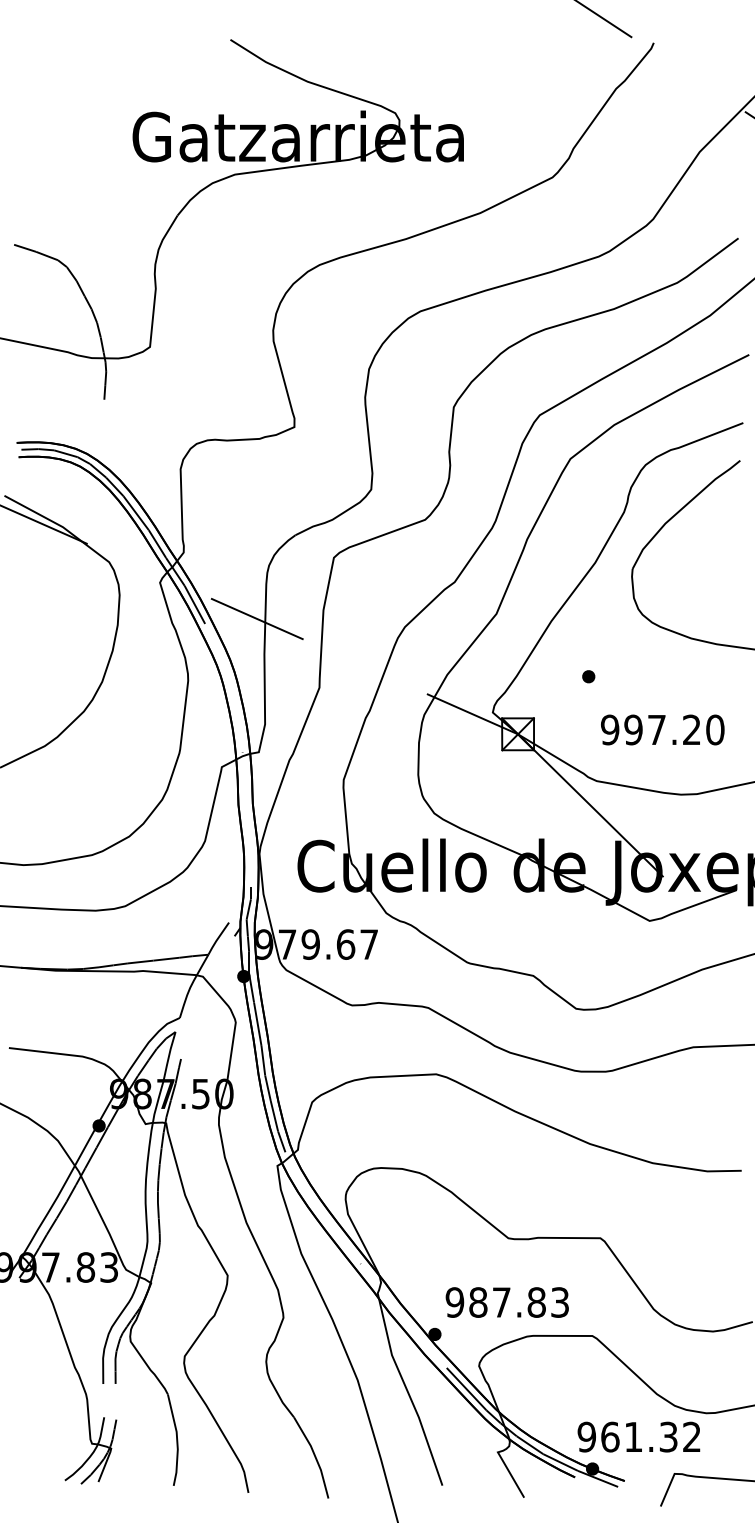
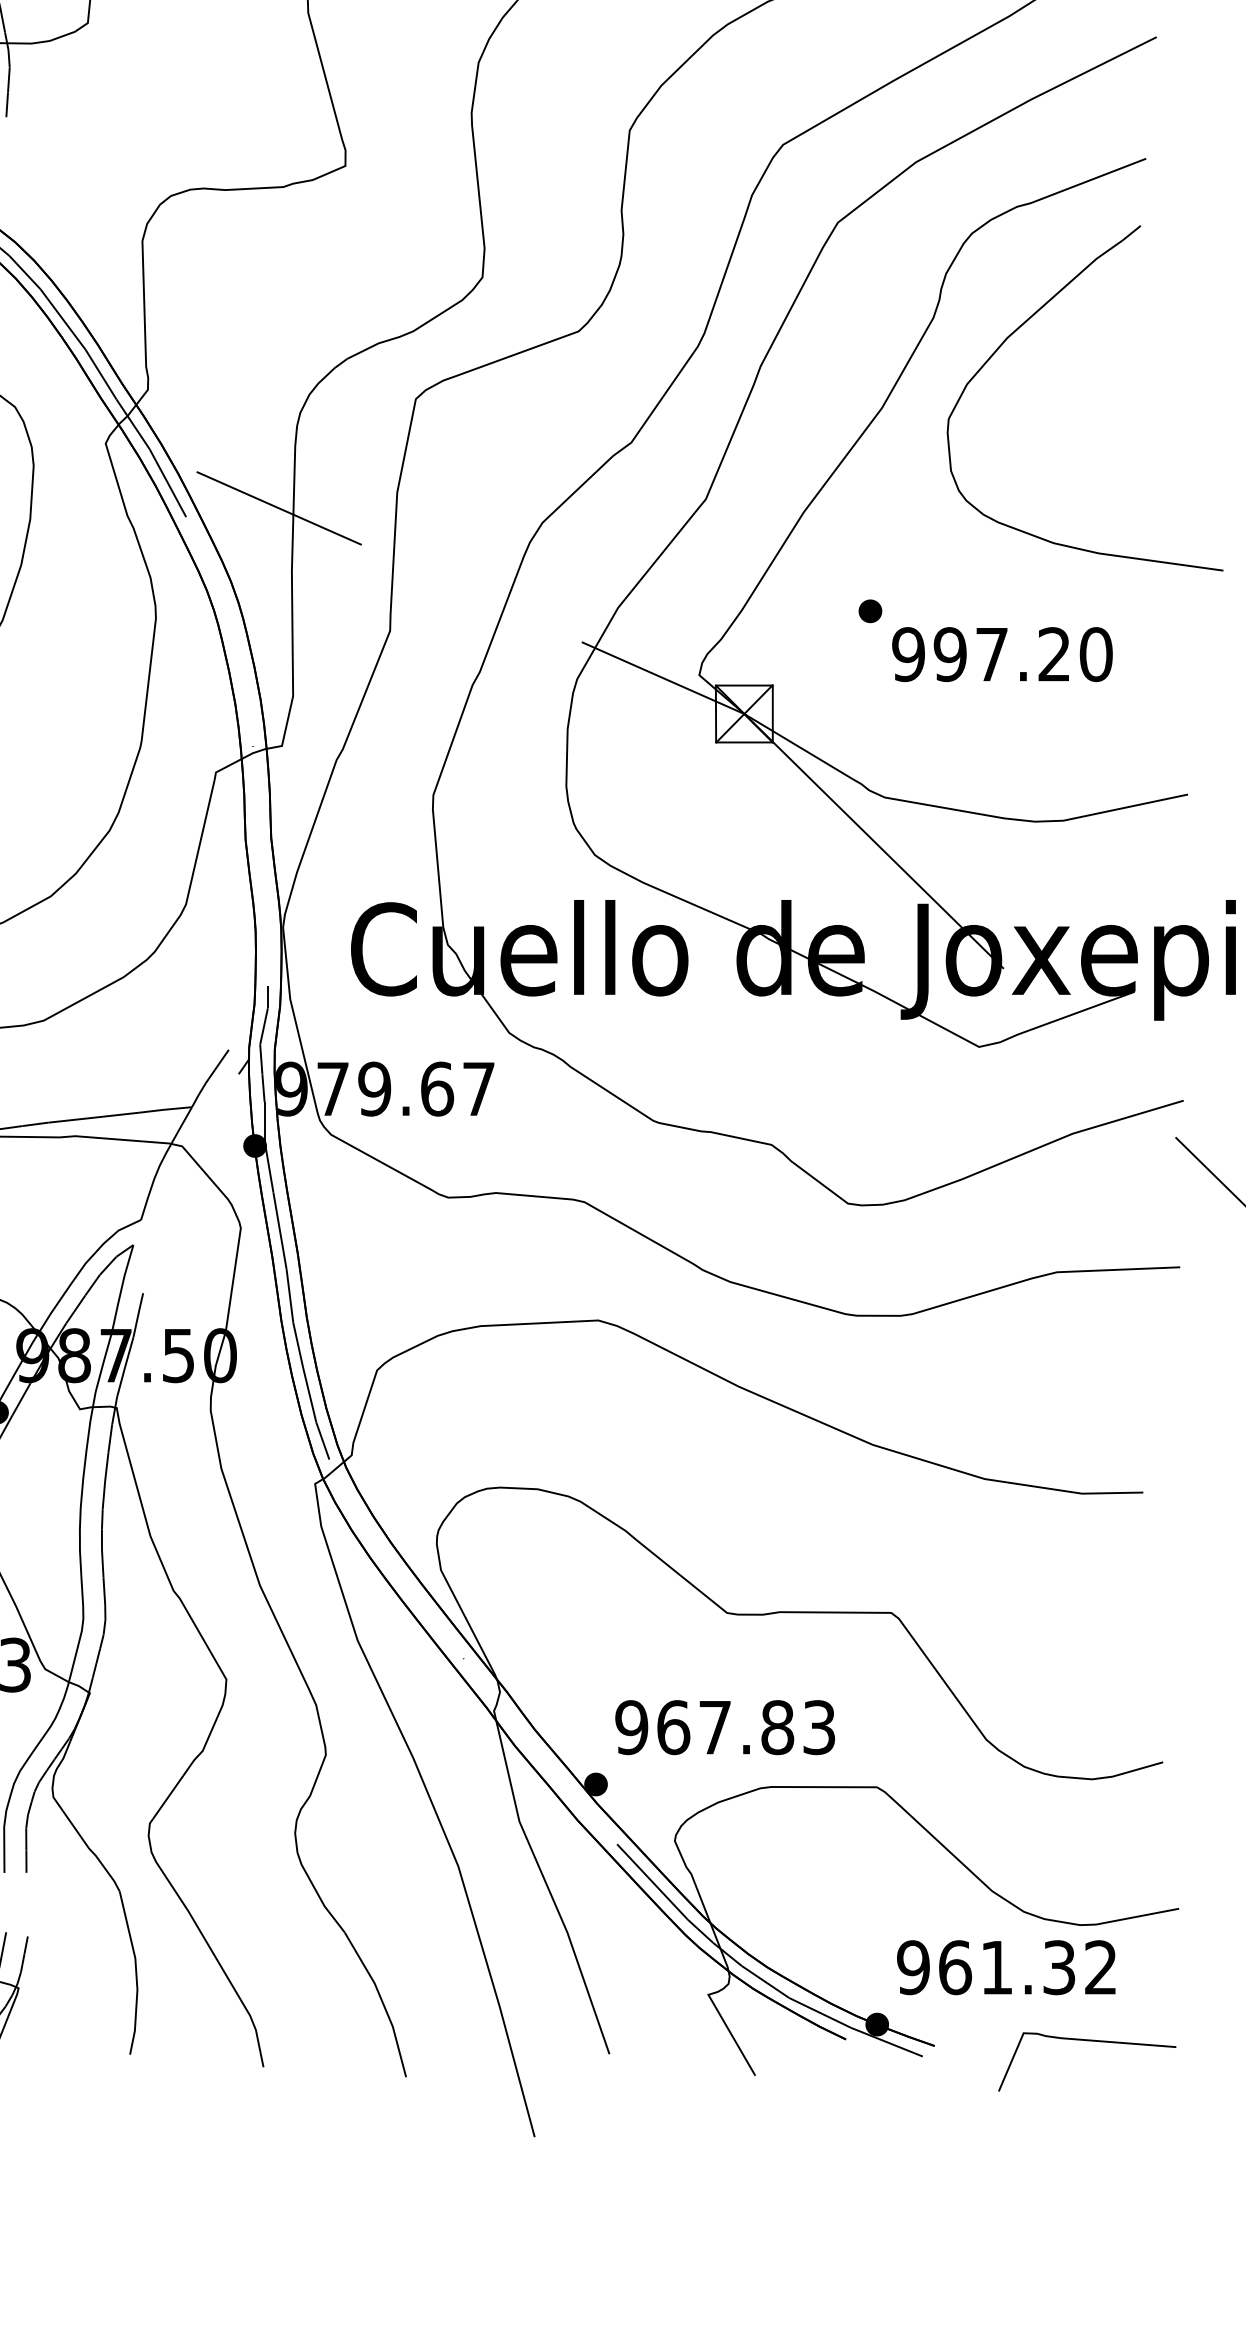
text: (662, 729) -> (1001, 653), moved
text: (478, 1302) -> (673, 1727), 987.83 -> 967.83
text: (638, 1436) -> (1005, 1966), moved

